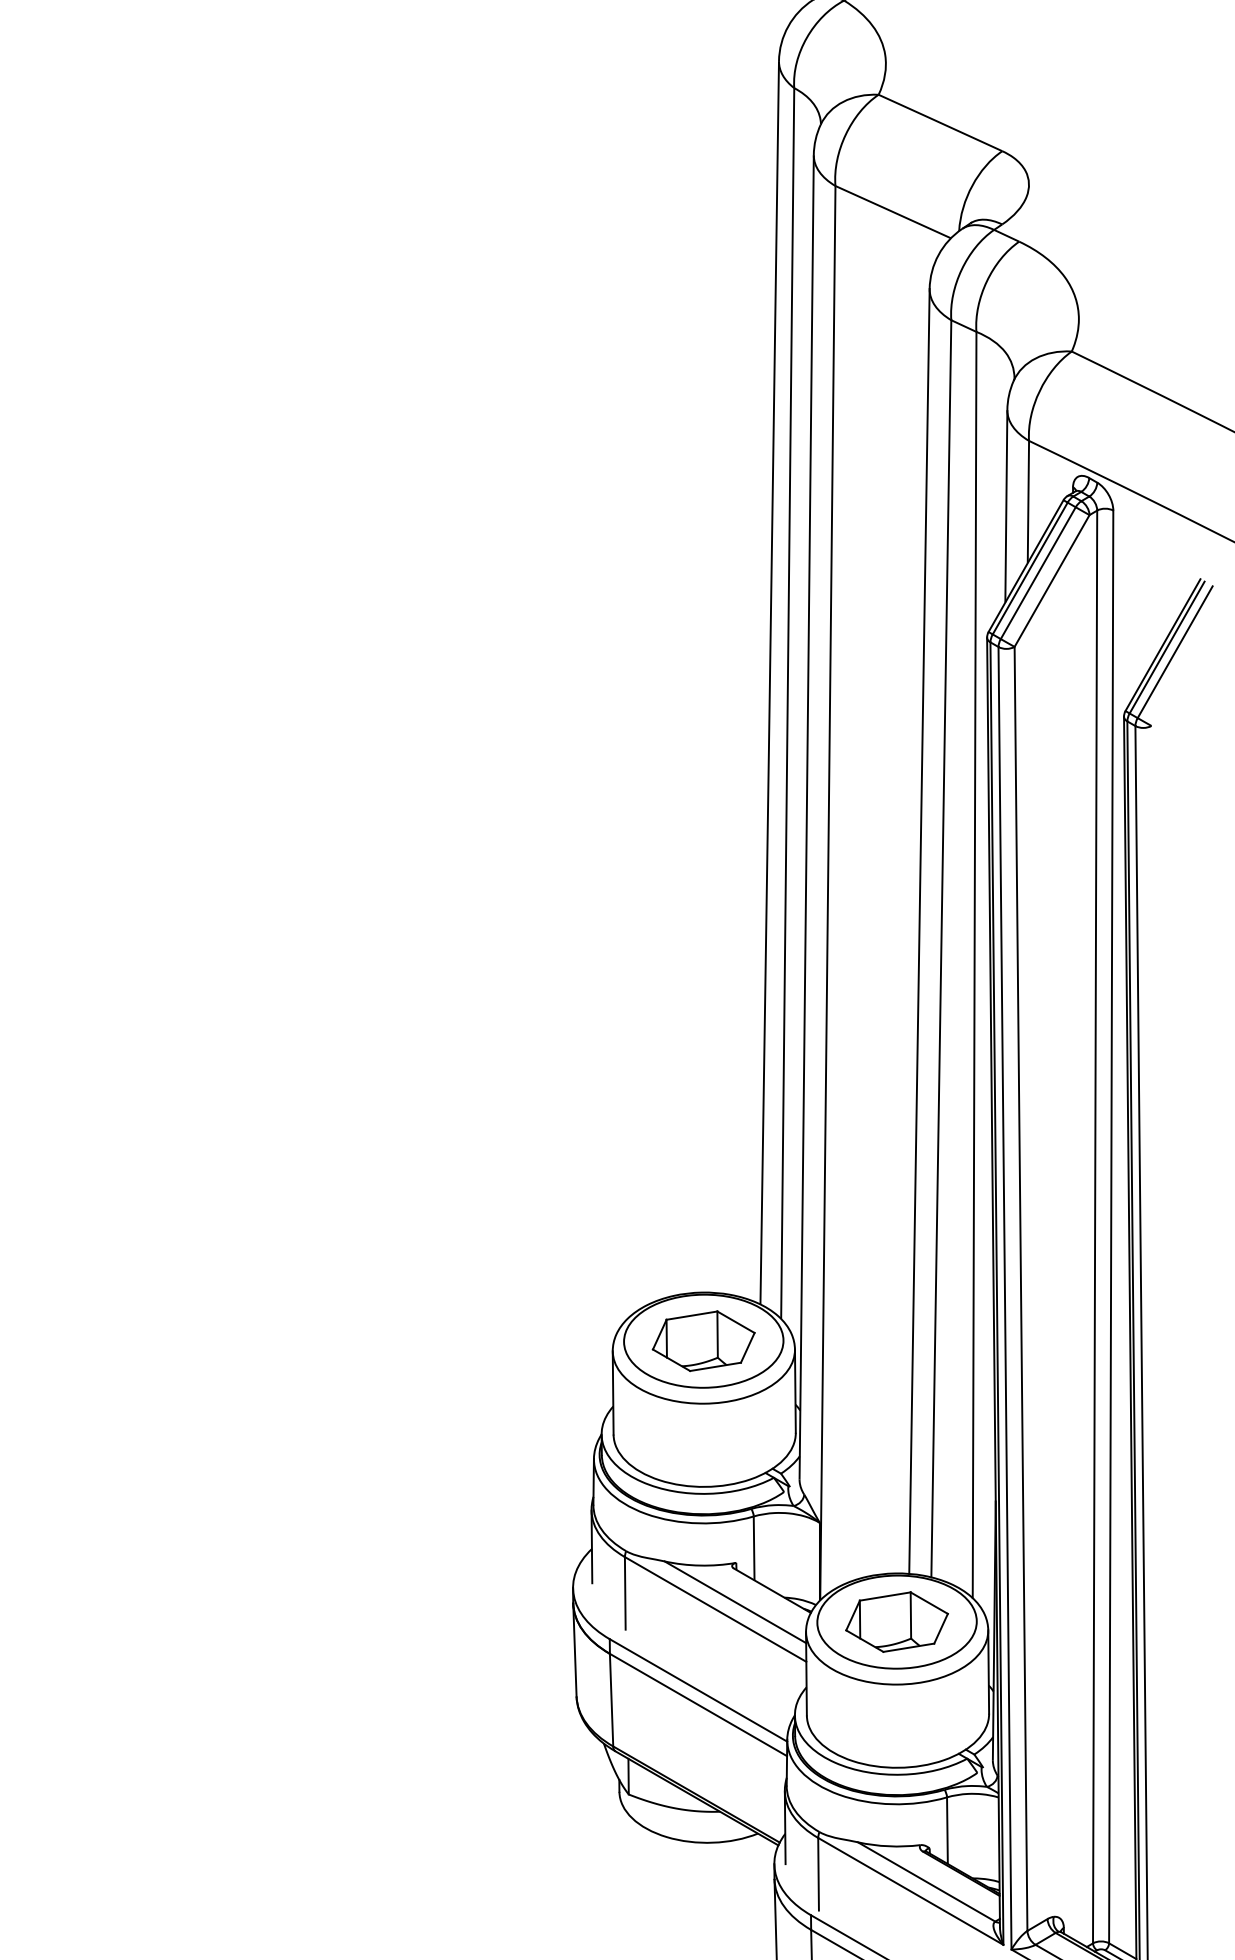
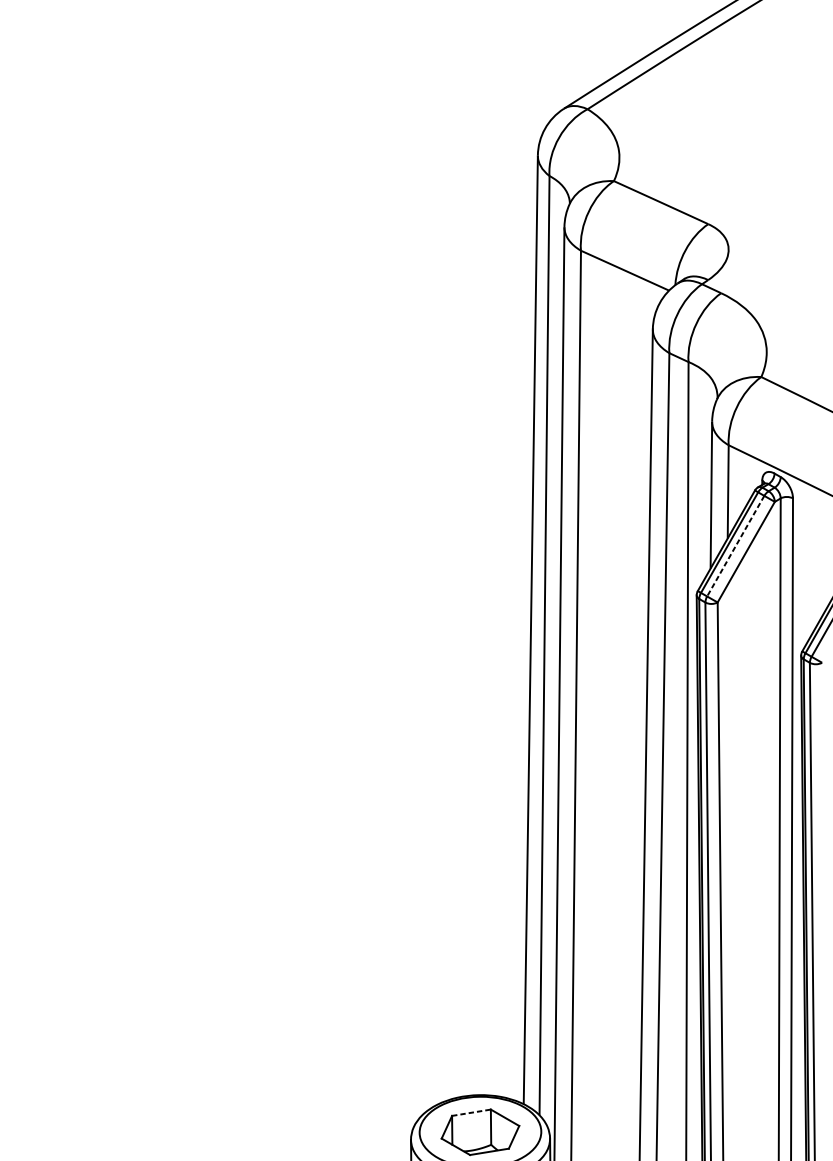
line: (1038, 573) -> (735, 546), solid -> dashed
line: (691, 1315) -> (471, 1112), solid -> dashed

